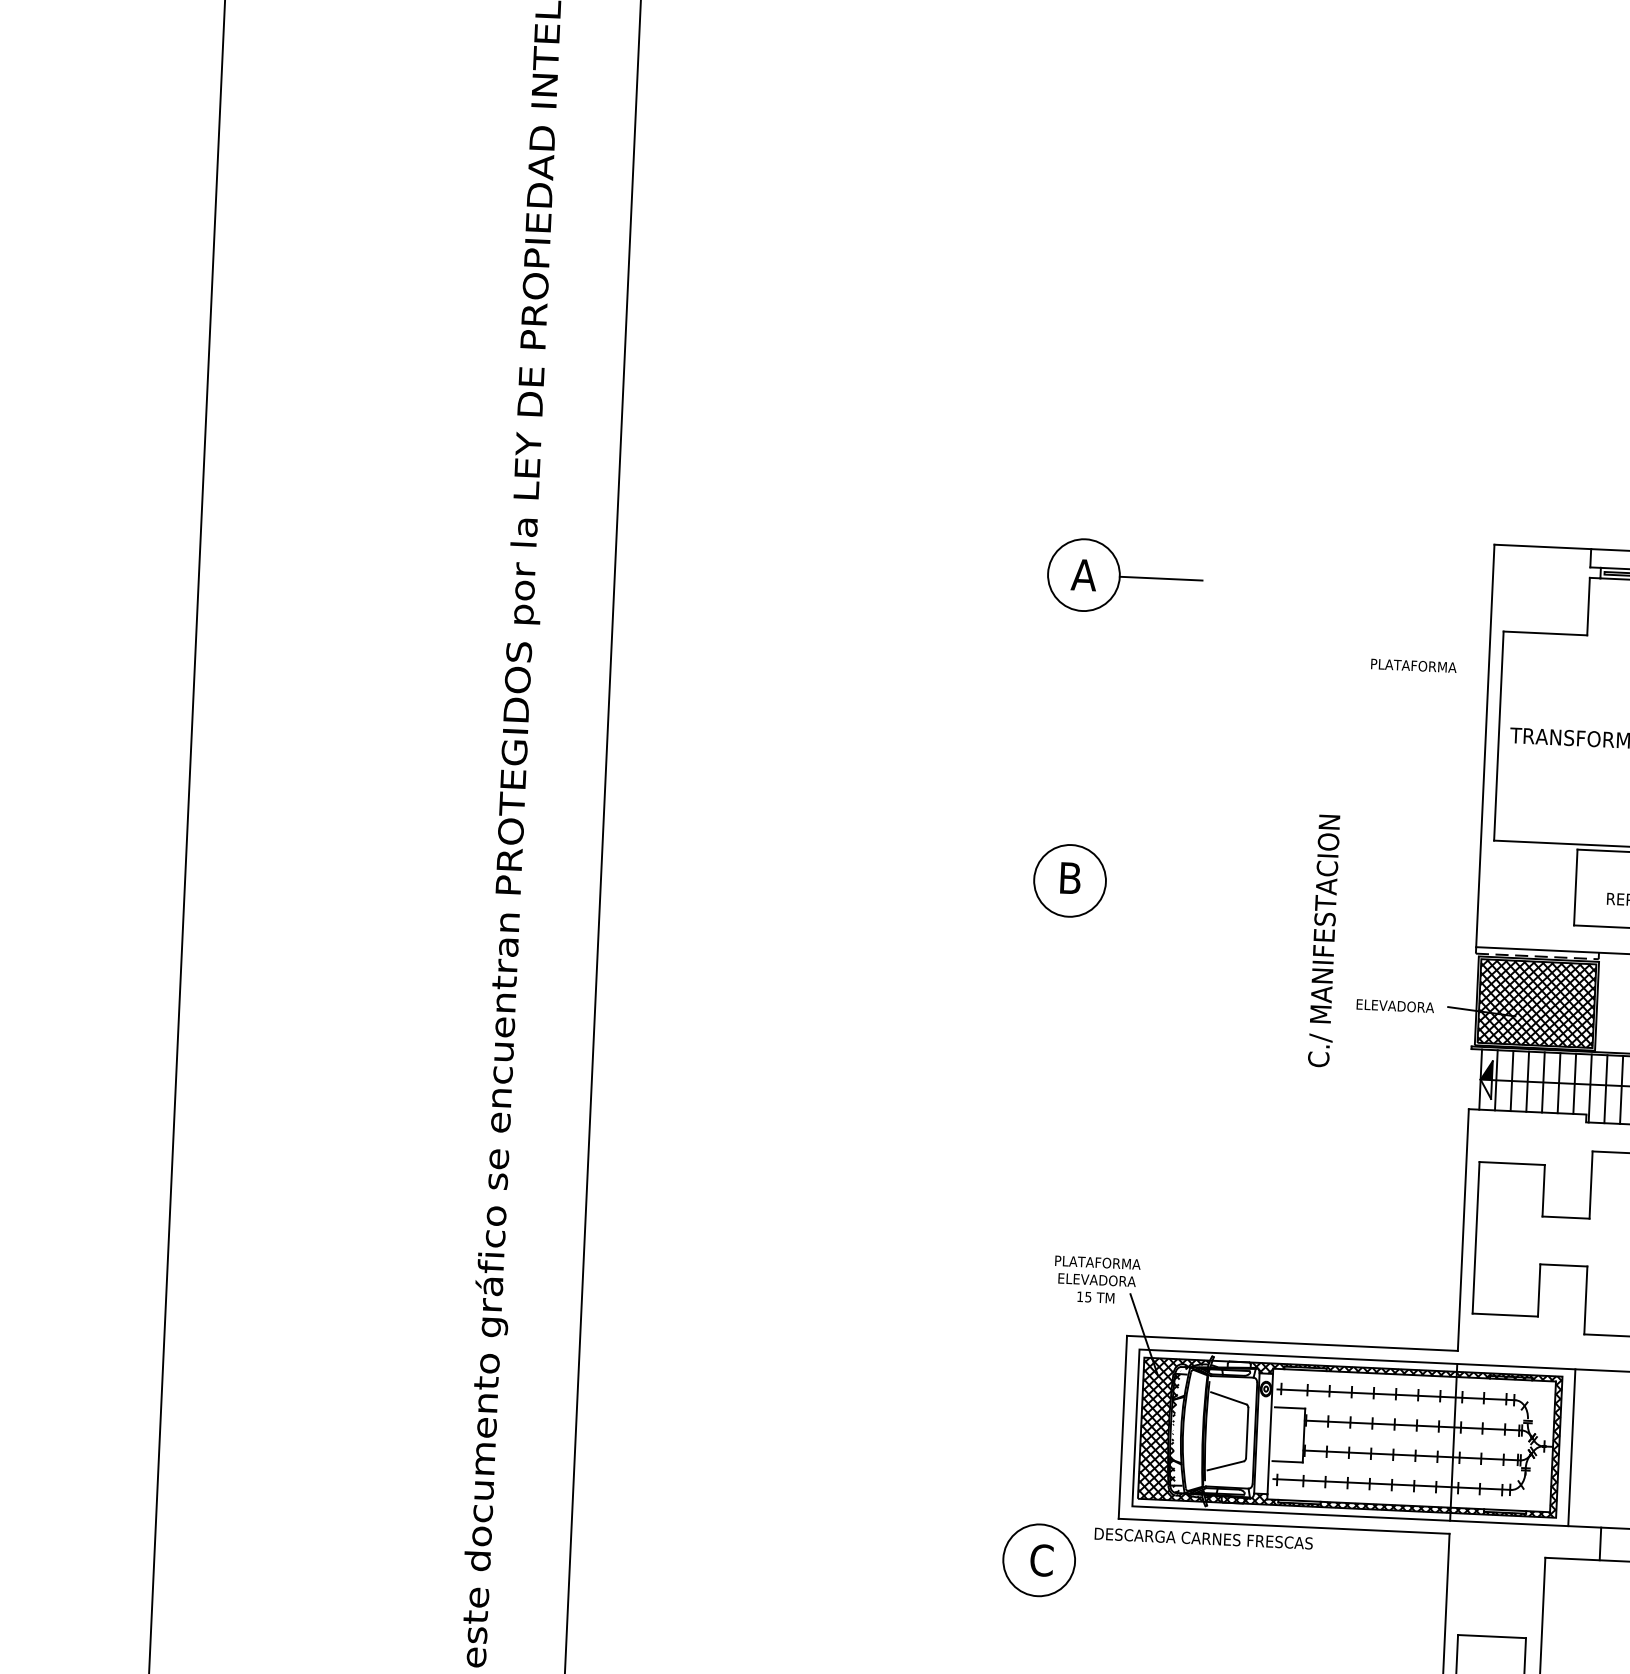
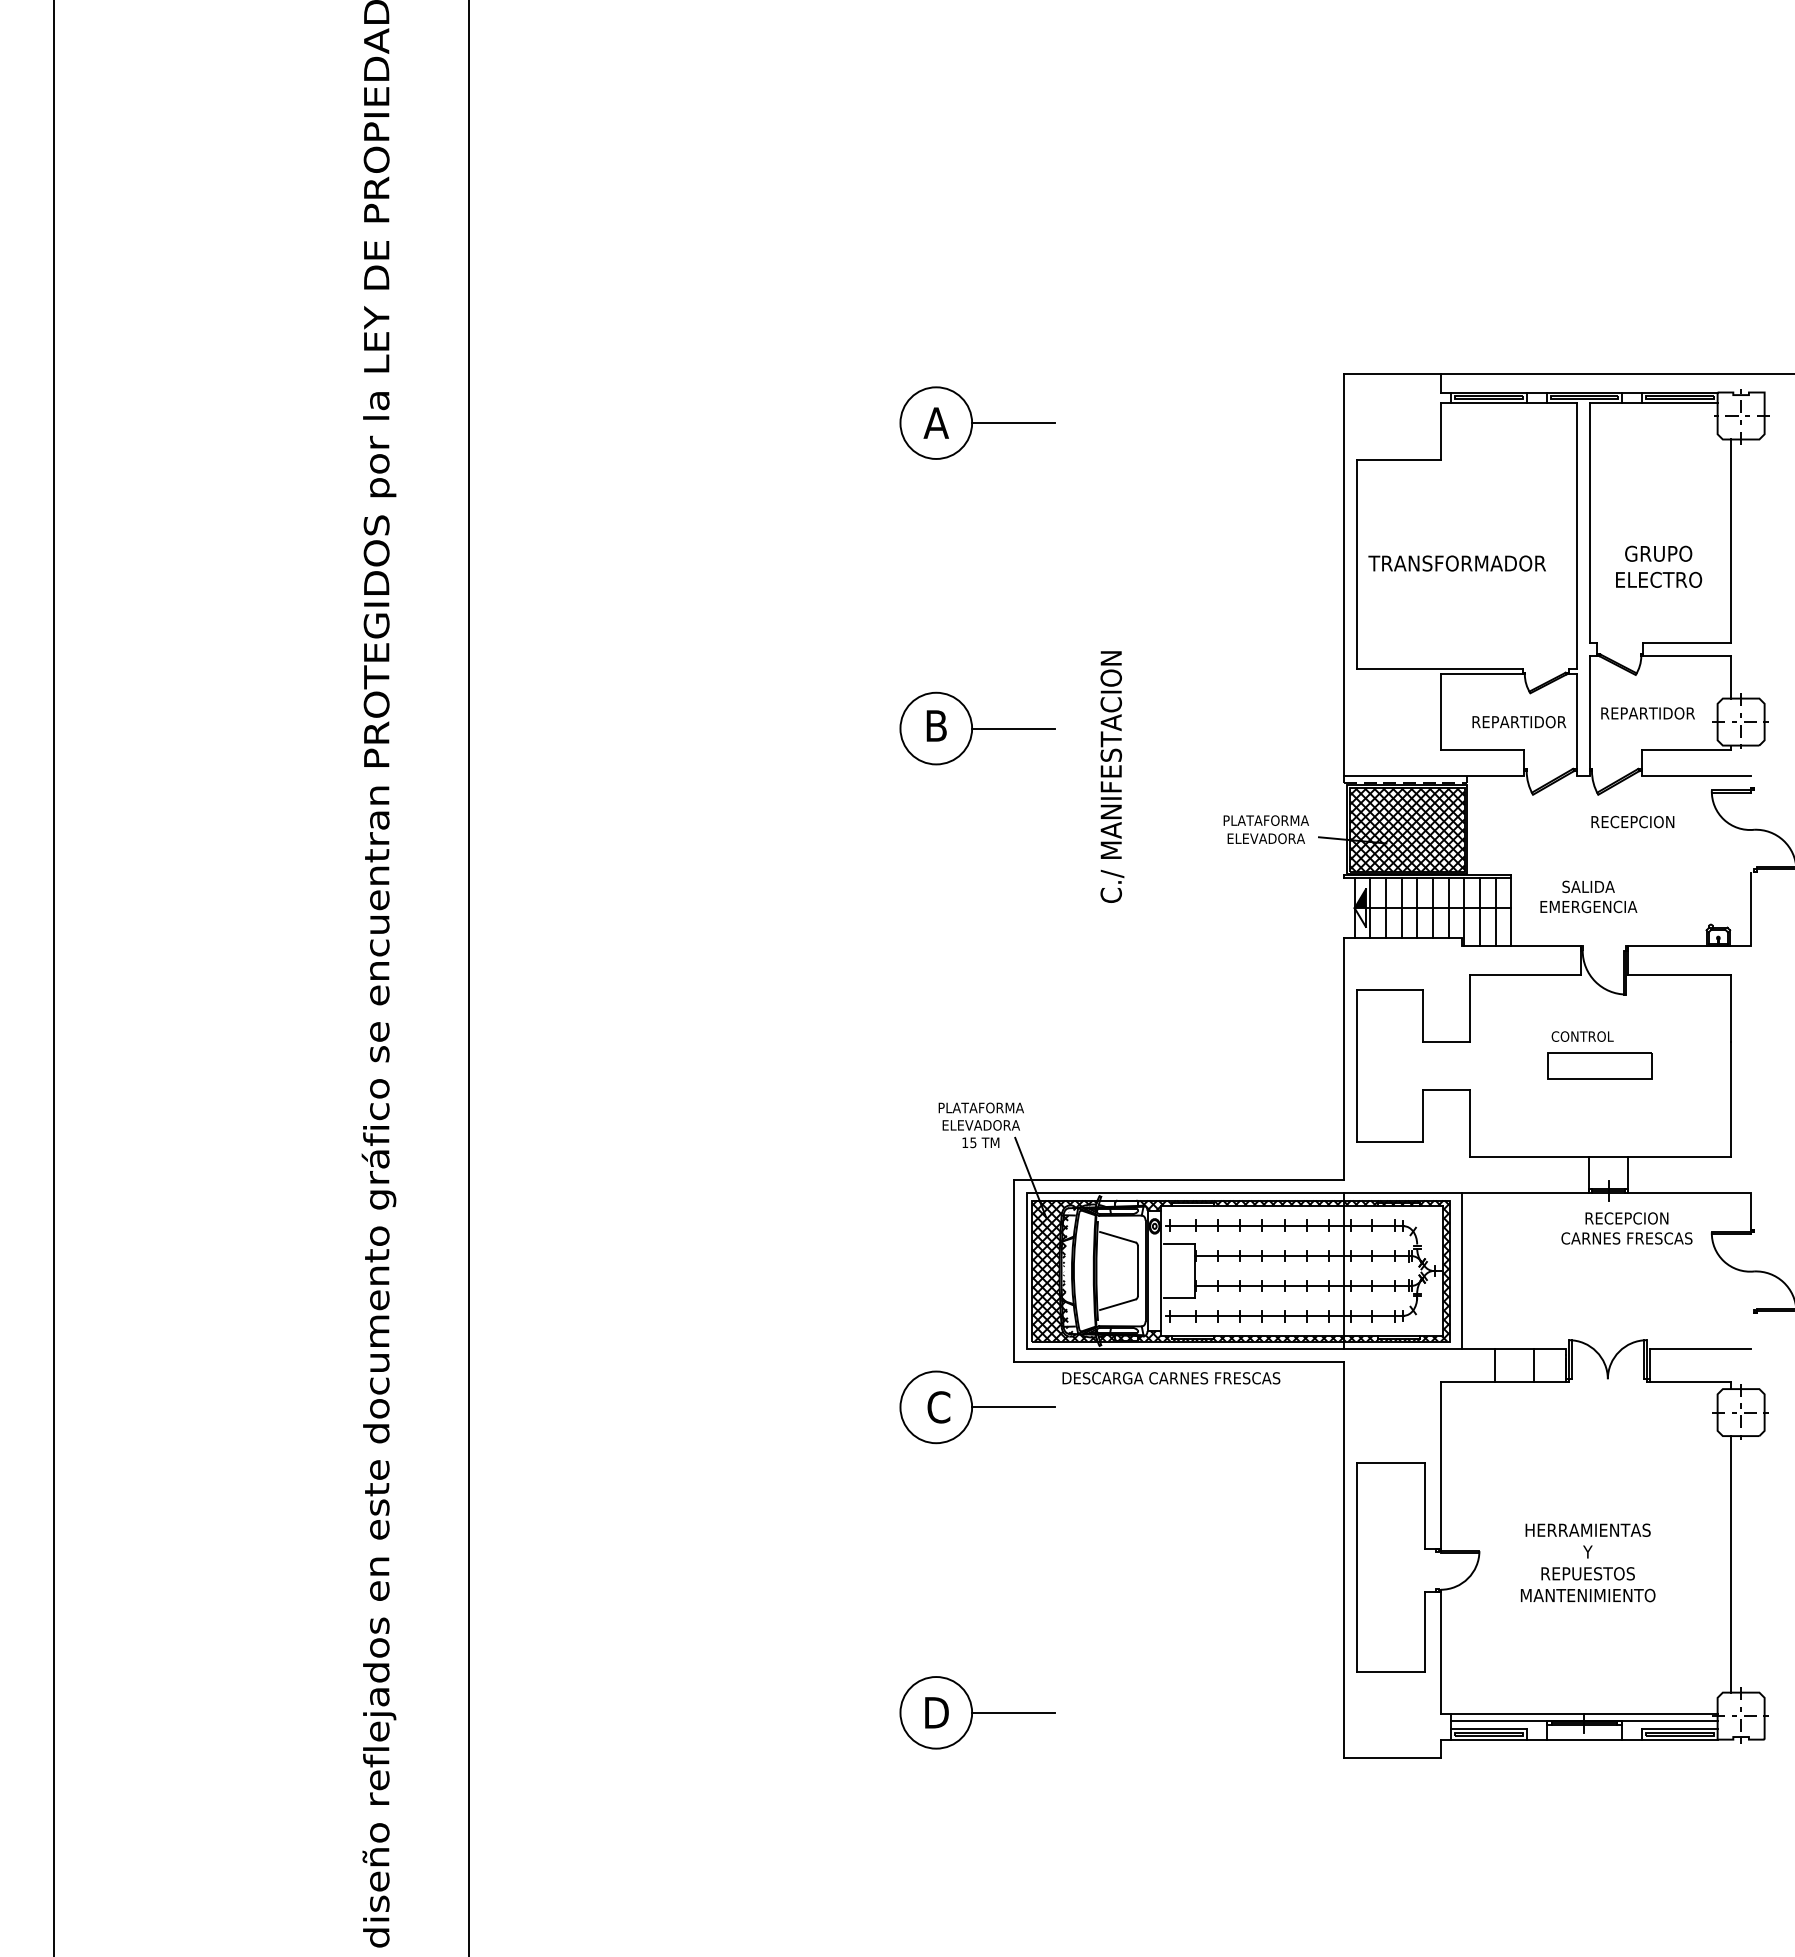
text: (1413, 665) -> (1265, 820), moved
line: (1147, 884) -> (1013, 728), added
text: (1325, 940) -> (1112, 776), moved
text: (1203, 1538) -> (1171, 1378), moved
line: (1116, 1563) -> (1013, 1407), added

